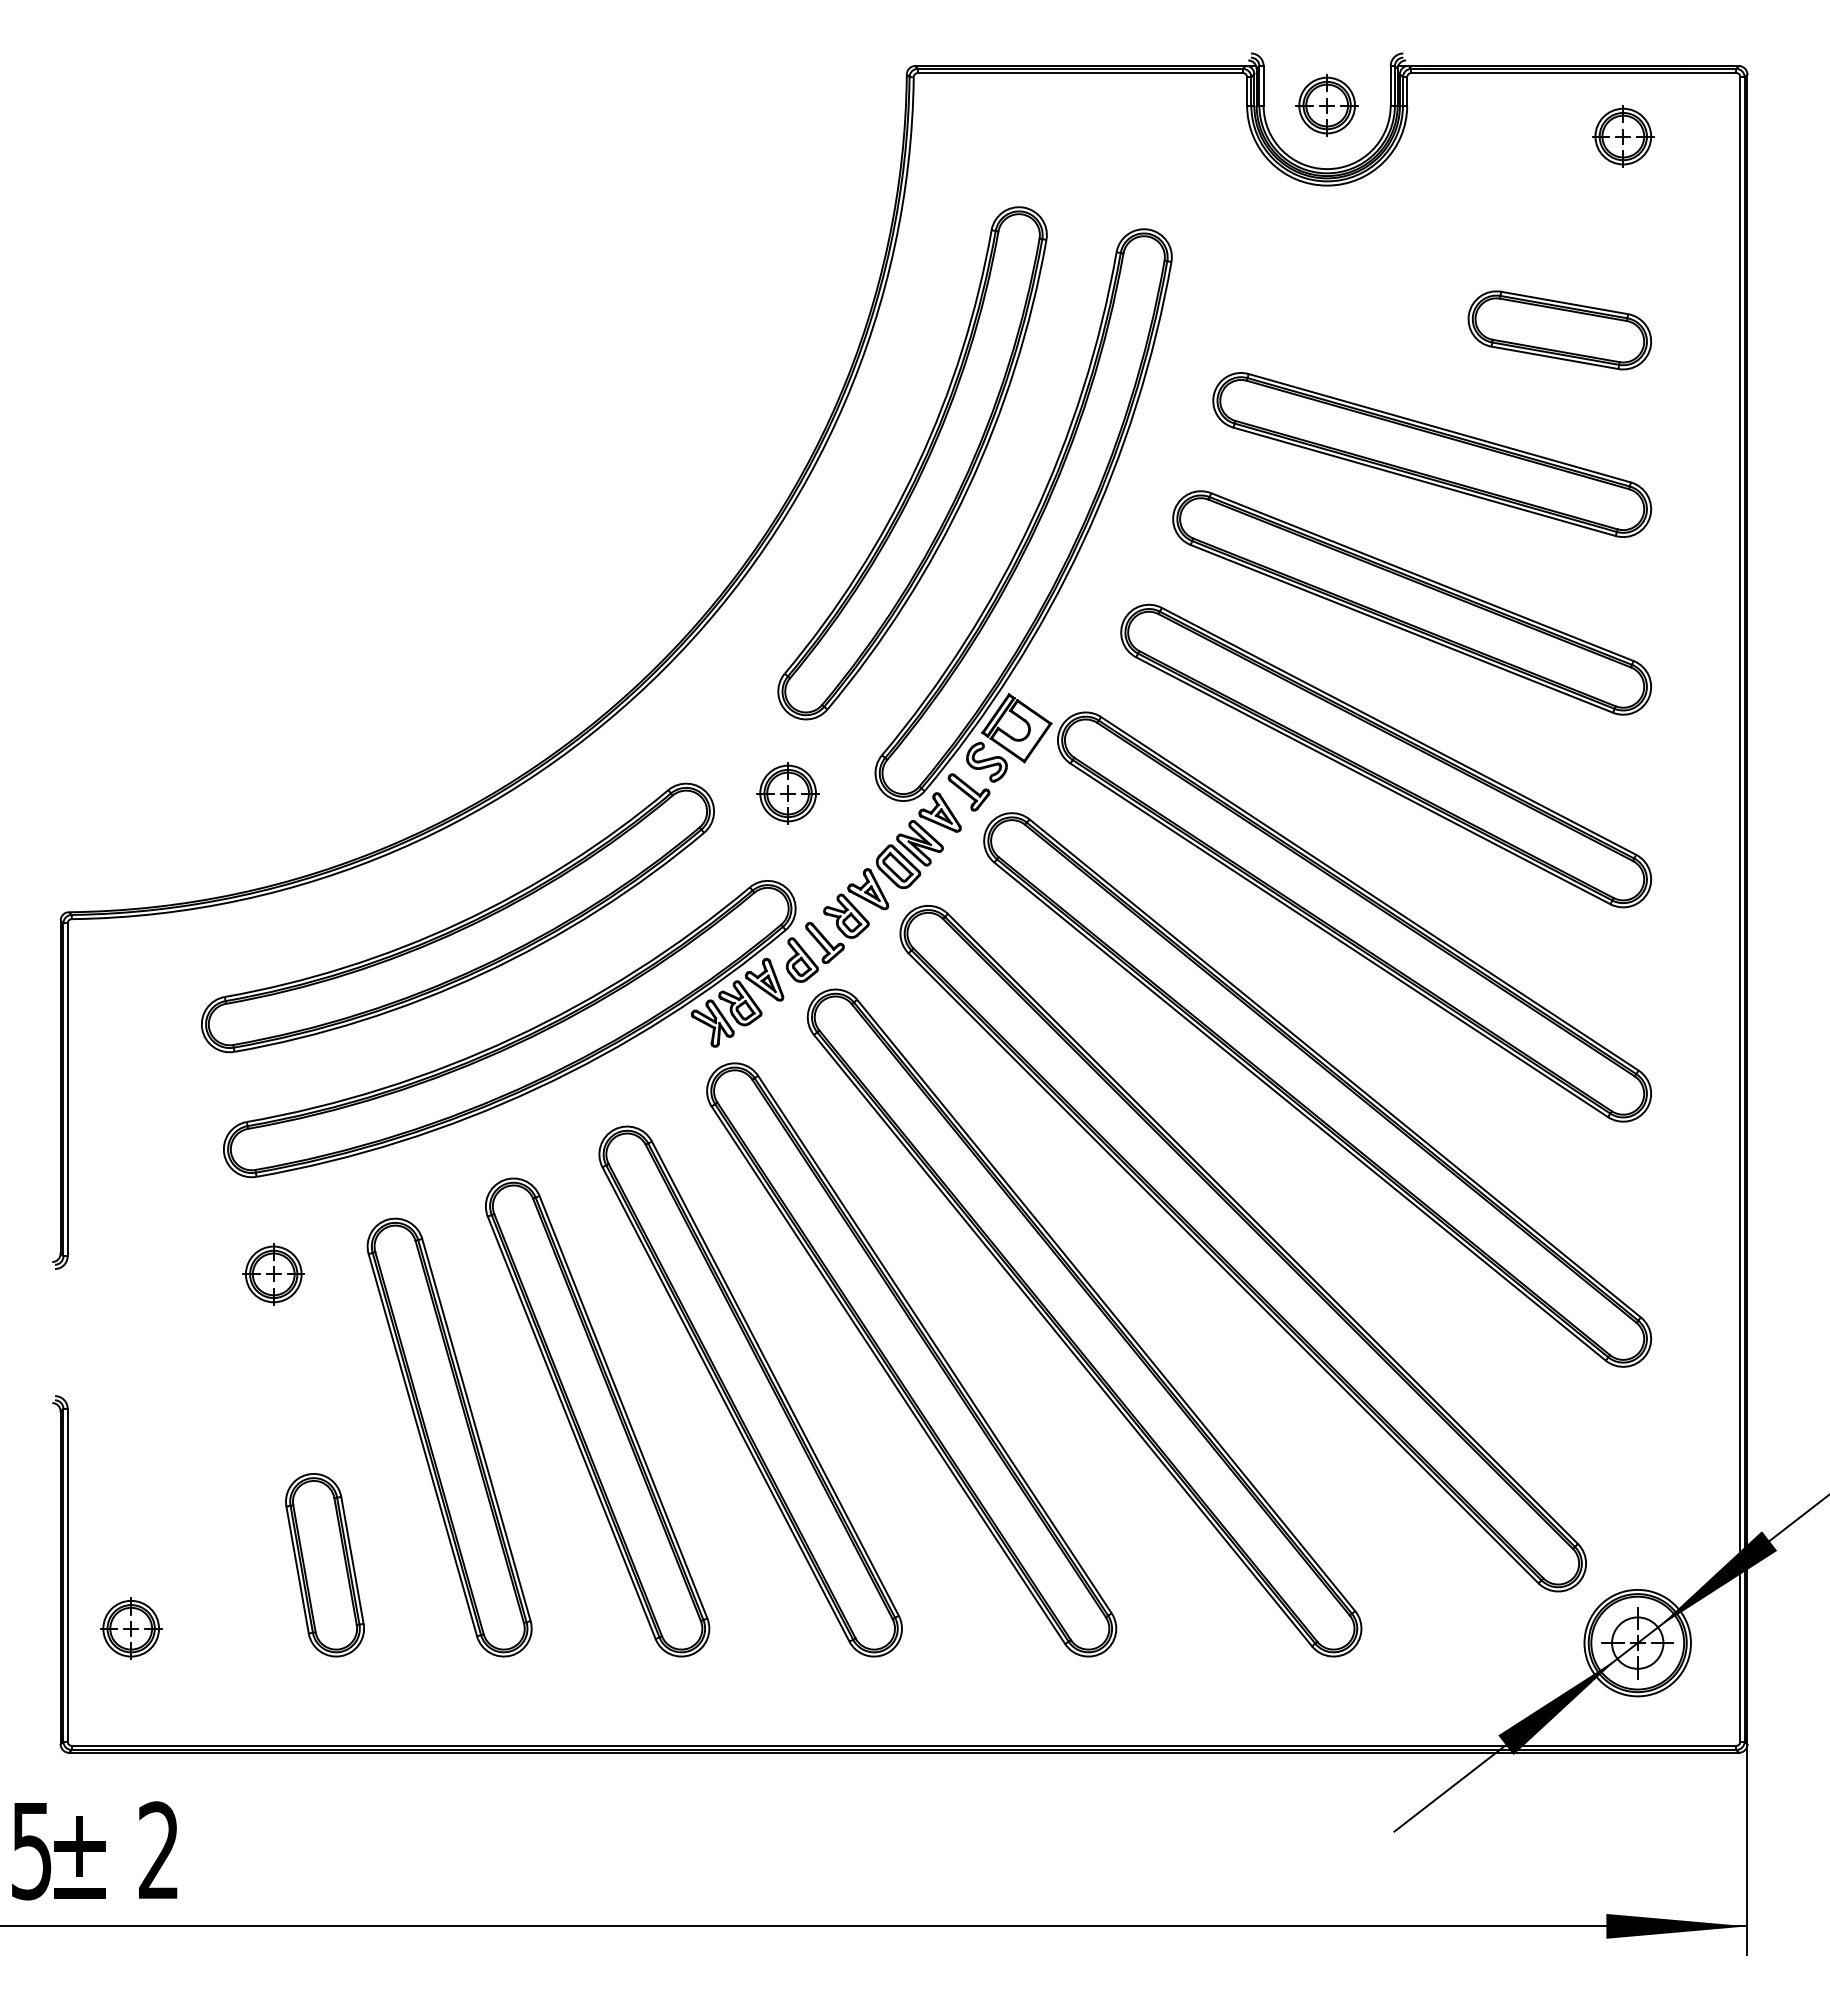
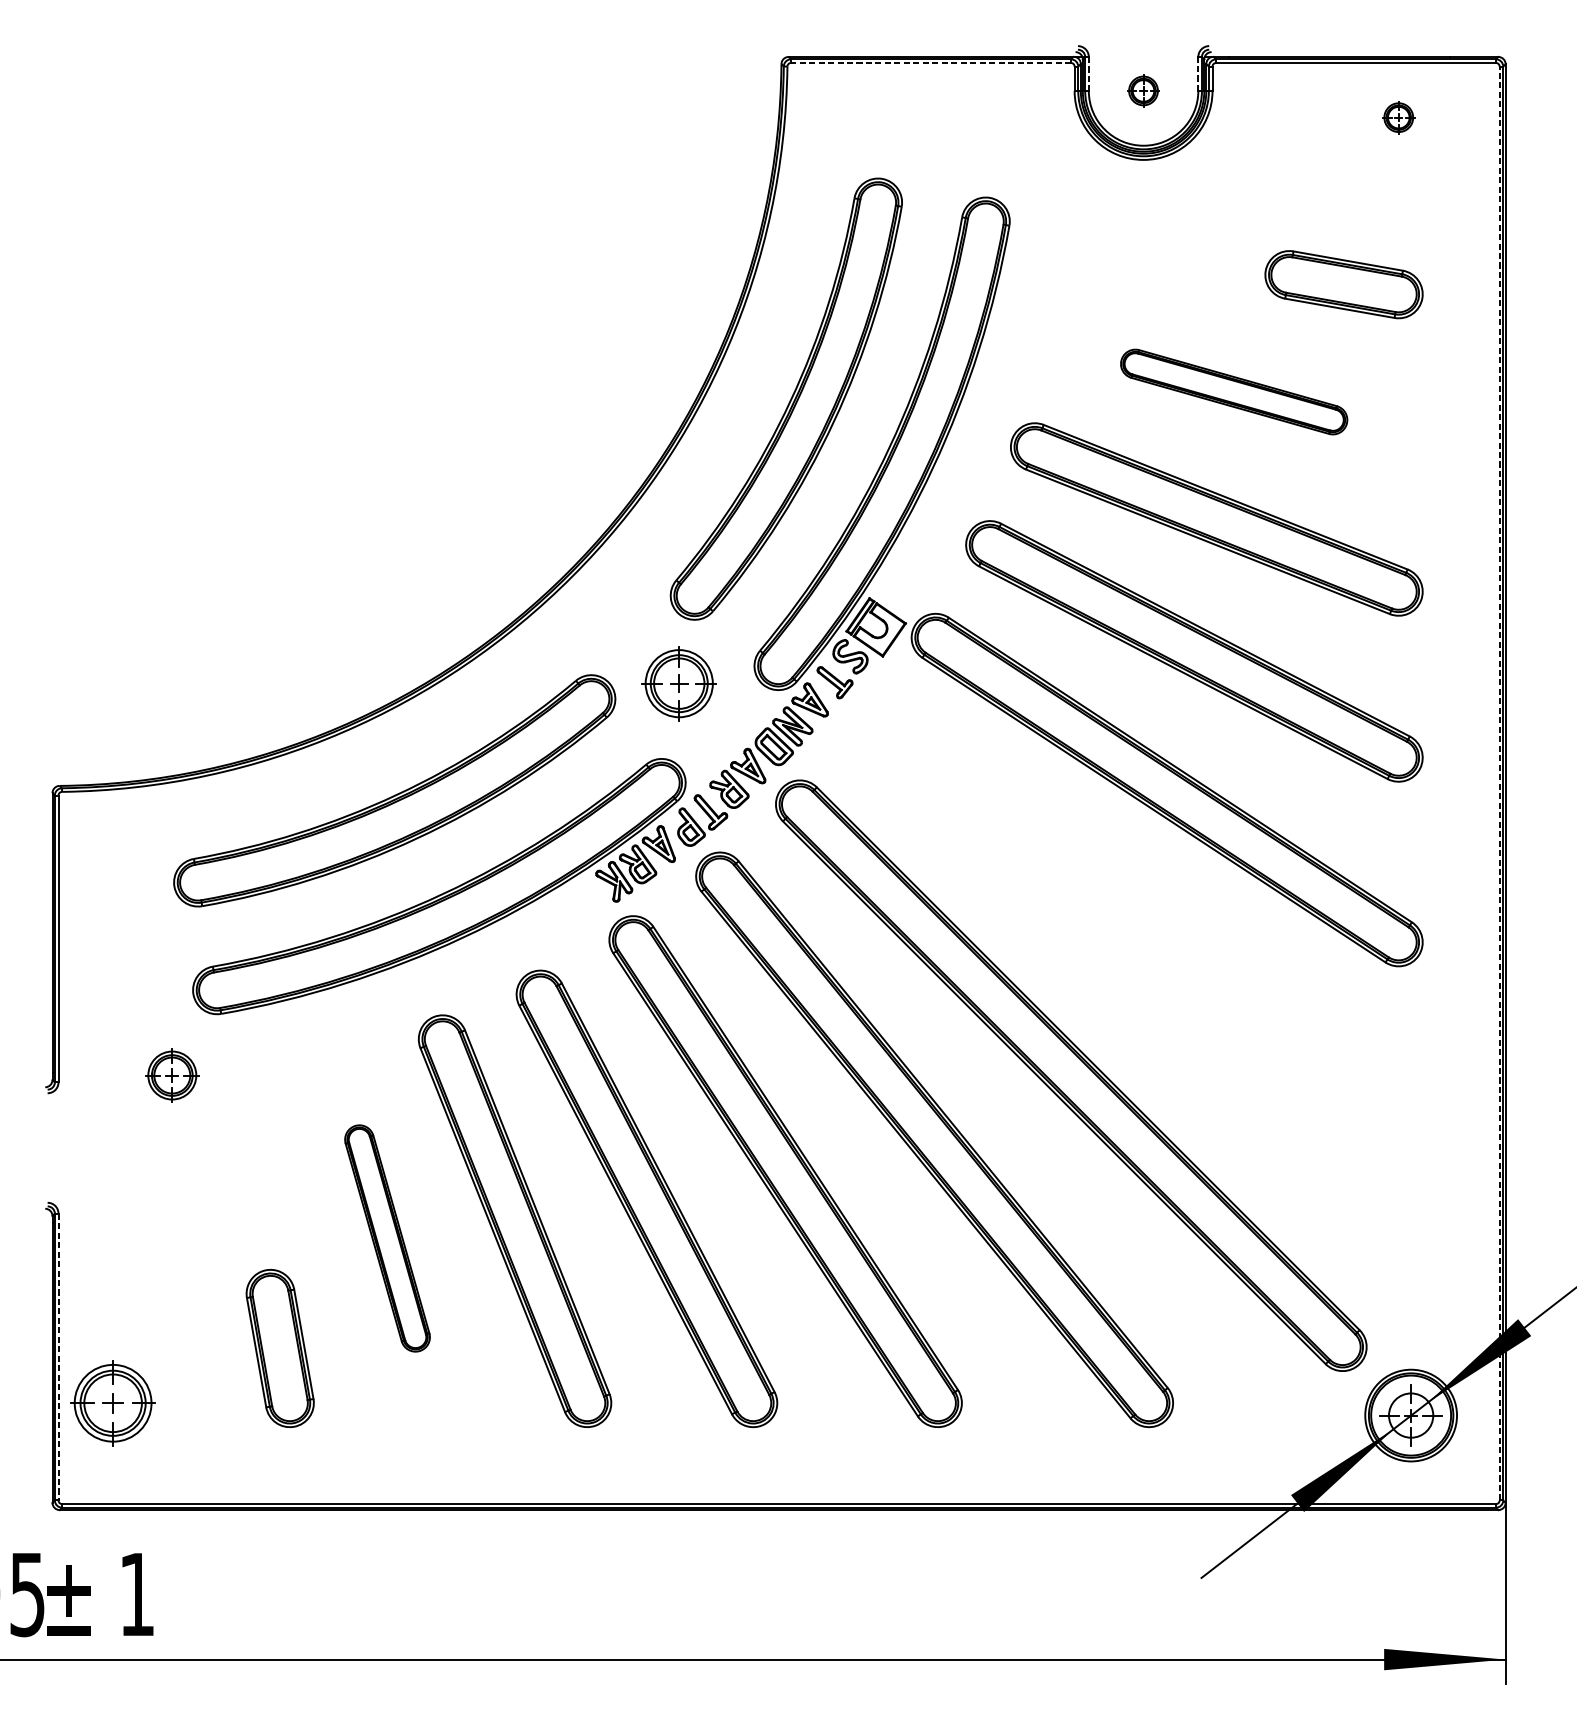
line: (1079, 73) -> (930, 63), solid -> dashed
line: (1263, 85) -> (1088, 73), solid -> dashed
line: (1390, 85) -> (1198, 73), solid -> dashed
part: (1326, 105) -> (1143, 90), size x0.6
part: (1623, 136) -> (1398, 117), size x0.6
part: (1432, 454) -> (1234, 391), size x0.6
part: (787, 793) -> (678, 683), size x1.4
line: (1740, 908) -> (1499, 782), solid -> dashed
part: (1317, 1089) -> (1135, 938), removed
part: (273, 1274) -> (172, 1075), moved
part: (449, 1437) -> (387, 1238), size x0.6
line: (67, 1575) -> (58, 1357), solid -> dashed
part: (131, 1628) -> (113, 1402), size x1.6
text: (158, 1849) -> (136, 1593), 2 -> 1

